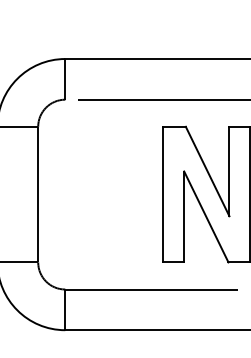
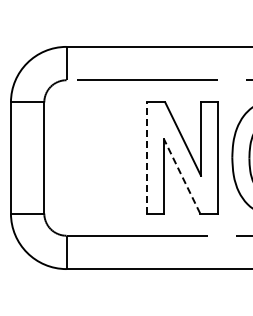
line: (162, 195) -> (146, 158), solid -> dashed
line: (205, 215) -> (181, 175), solid -> dashed

